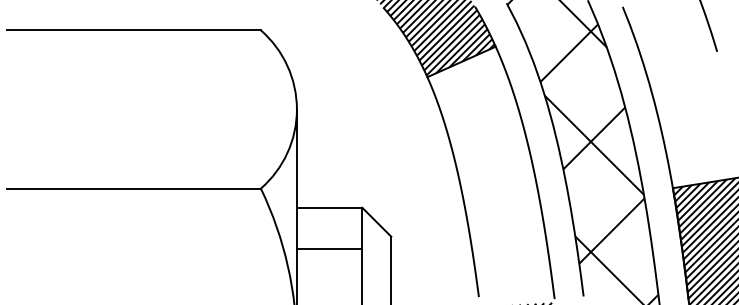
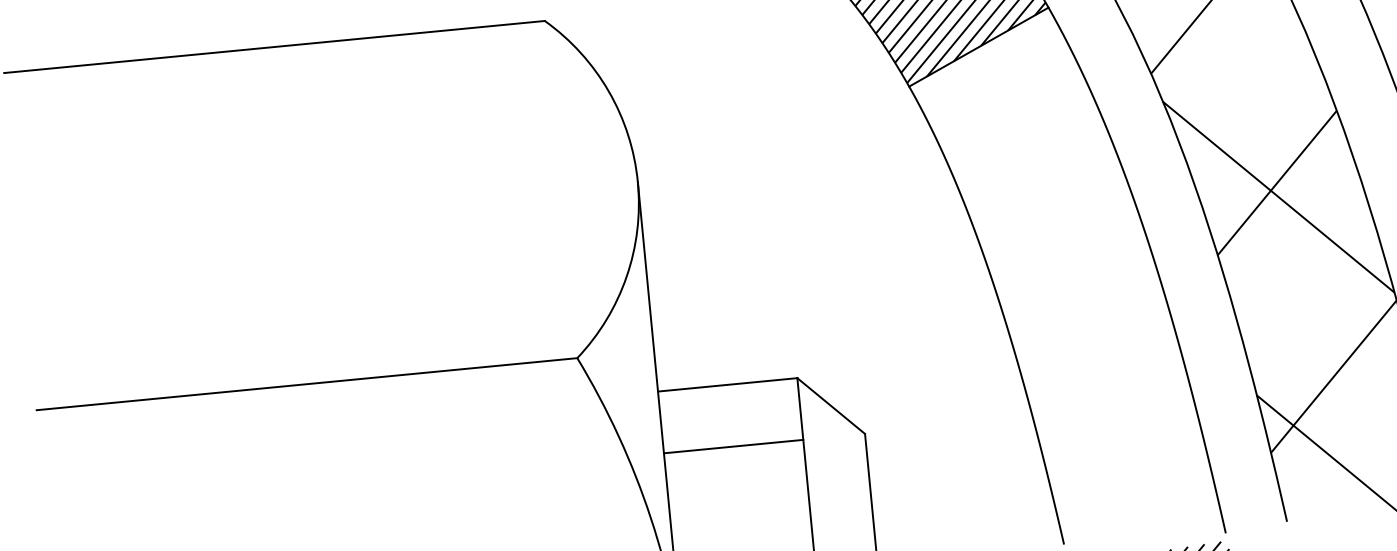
line: (329, 248) -> (733, 446), moved

